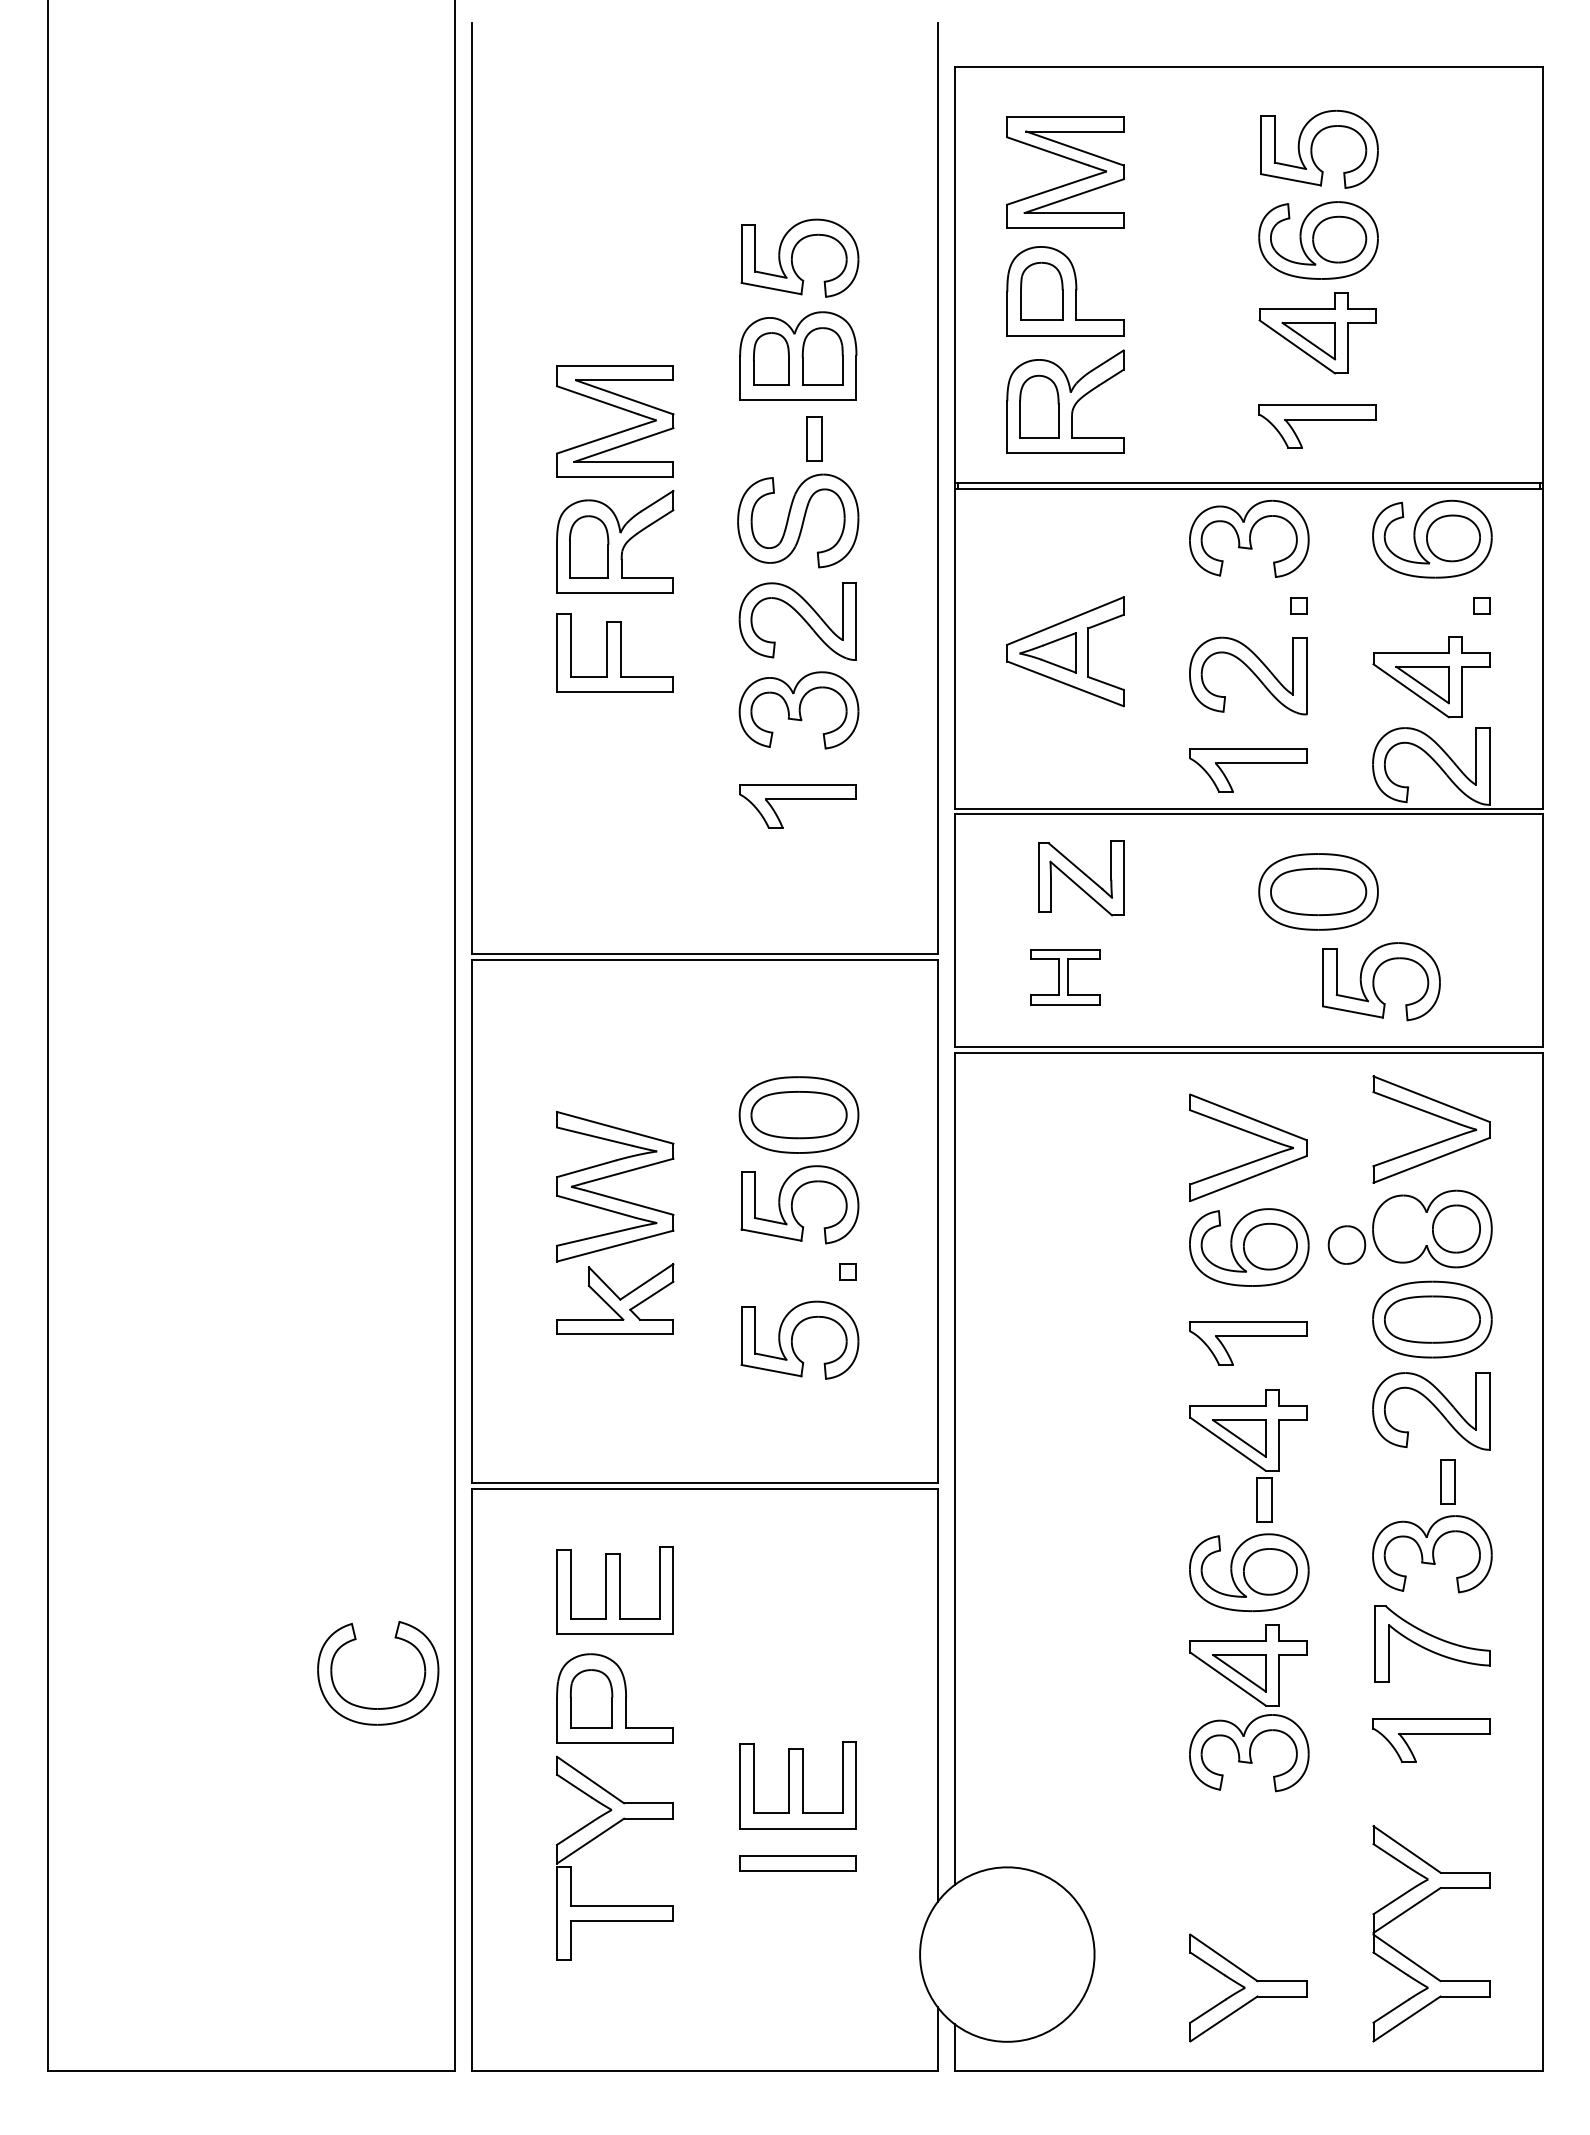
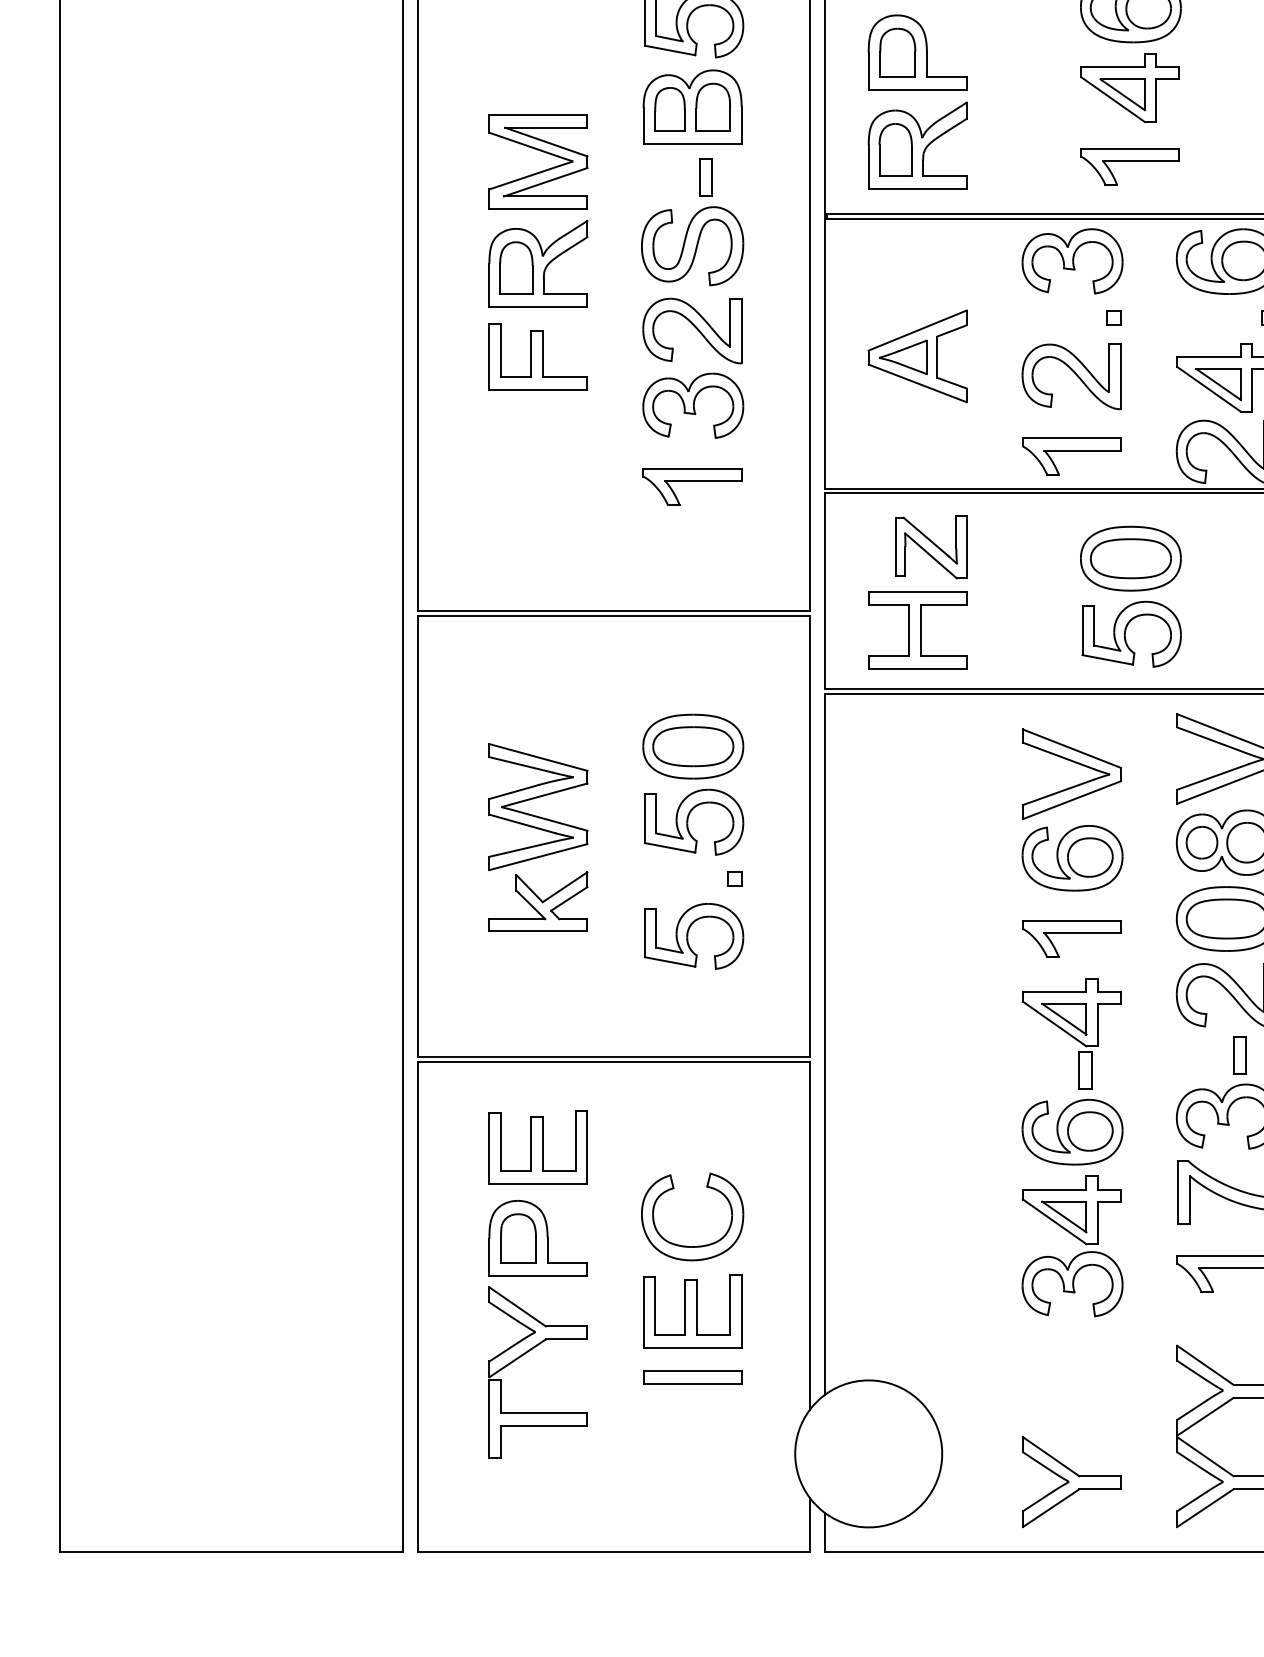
part: (1065, 977) -> (917, 630), size x1.67
part: (1374, 981) -> (1125, 634), moved
part: (1346, 1244) -> (1201, 842), moved
part: (382, 1707) -> (696, 1245), moved

